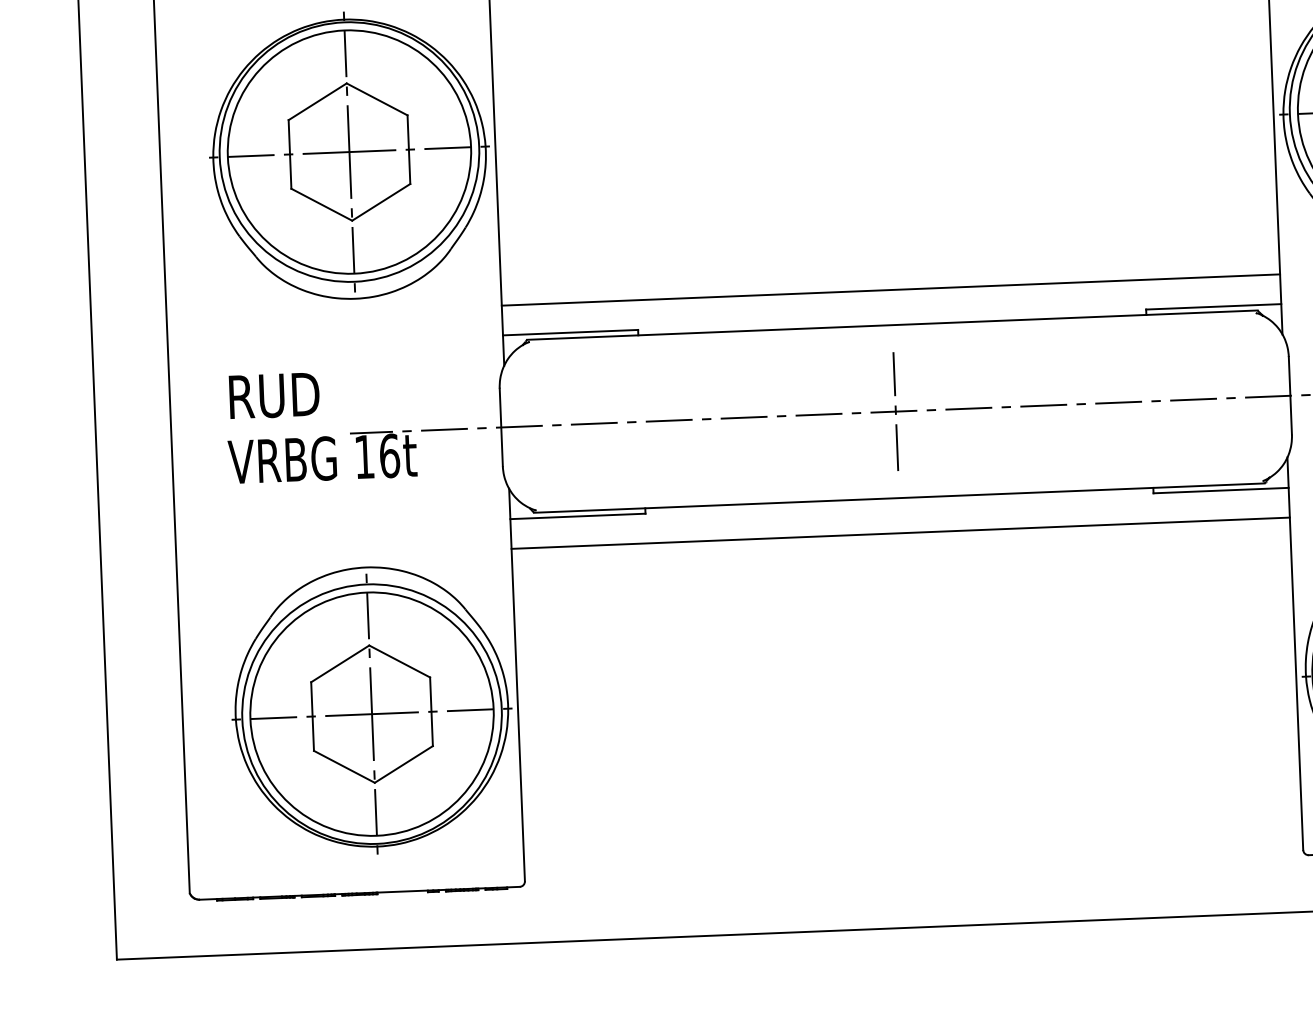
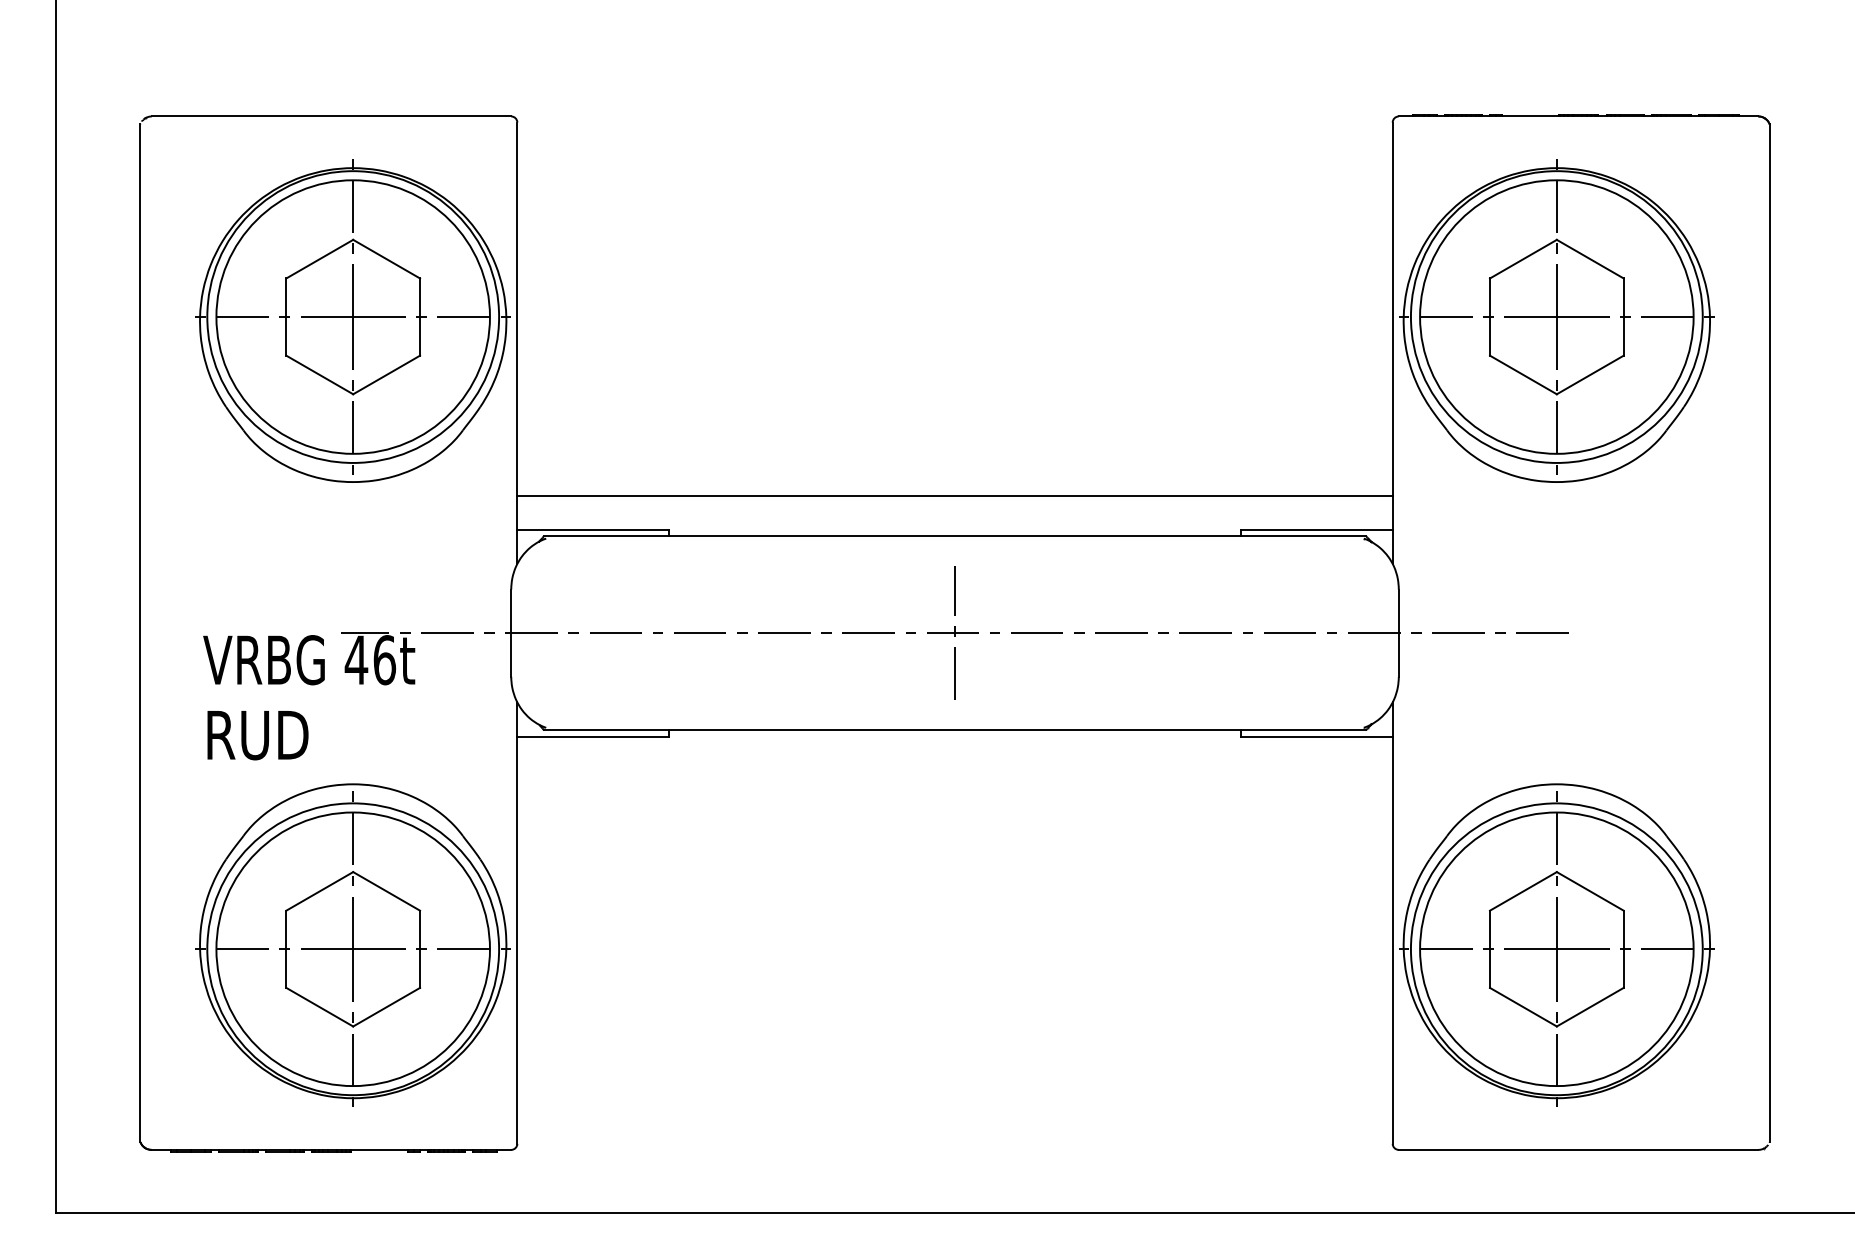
text: (274, 395) -> (257, 735), moved
text: (364, 456) -> (356, 659), 16t -> 46t
line: (900, 532) -> (954, 769), removed

